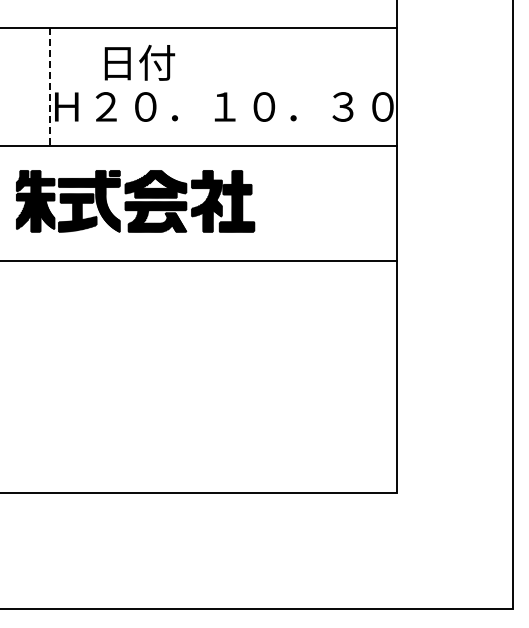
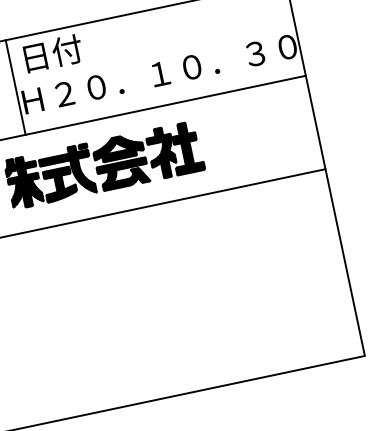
text: (139, 62) -> (53, 53), moved
line: (49, 86) -> (15, 87), dashed -> solid

